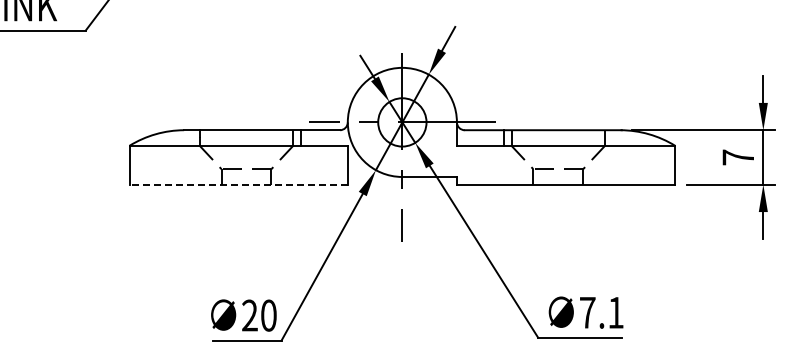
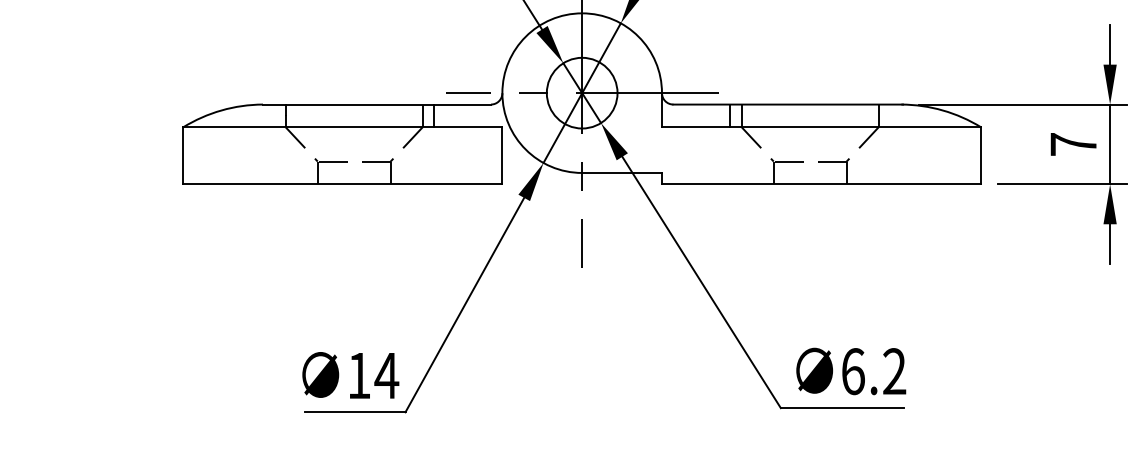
line: (238, 184) -> (342, 183), dashed -> solid
text: (601, 312) -> (873, 371), 7.1 -> 6.2
text: (259, 315) -> (373, 375), 20 -> 14

